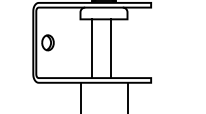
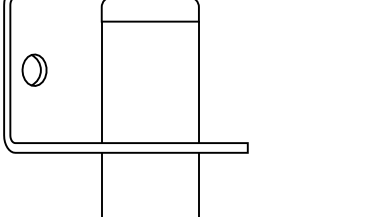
line: (91, 48) -> (101, 81), moved
line: (110, 48) -> (198, 81), moved

